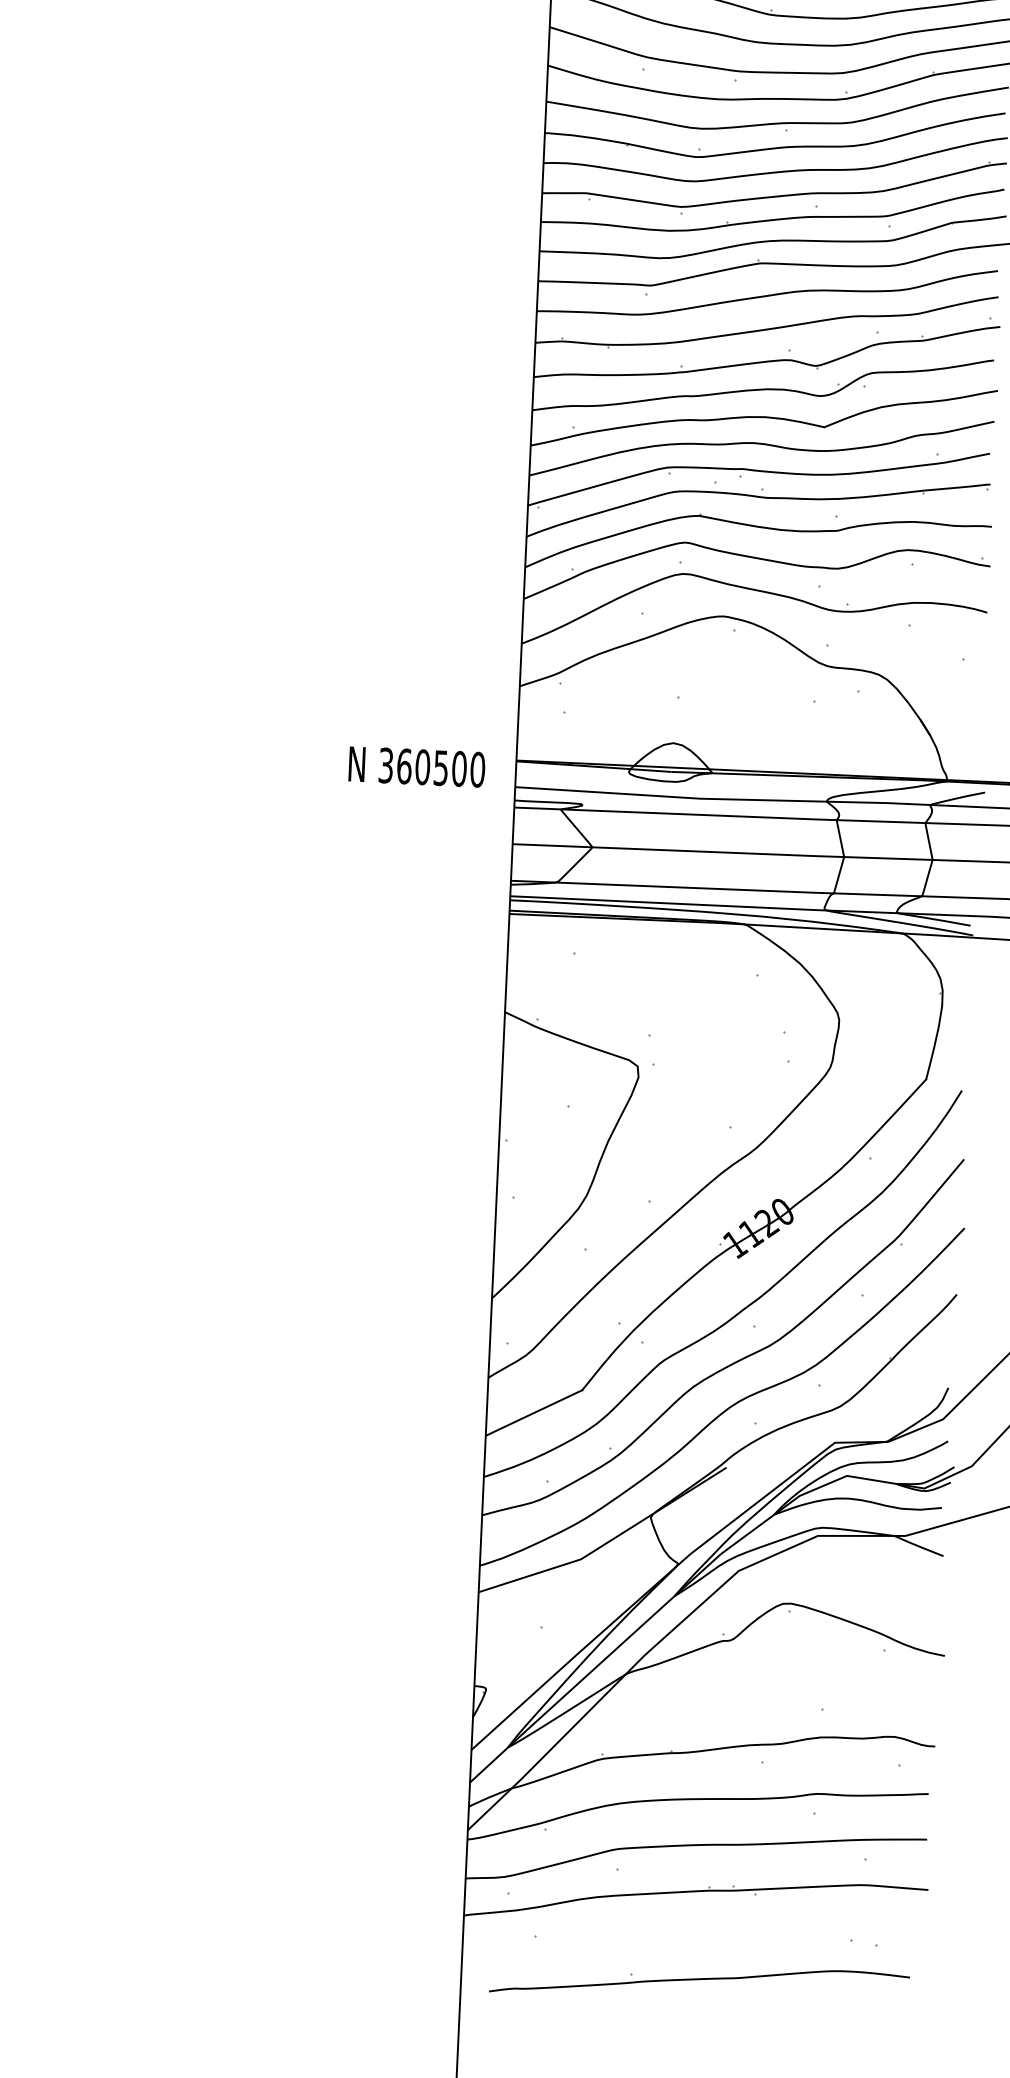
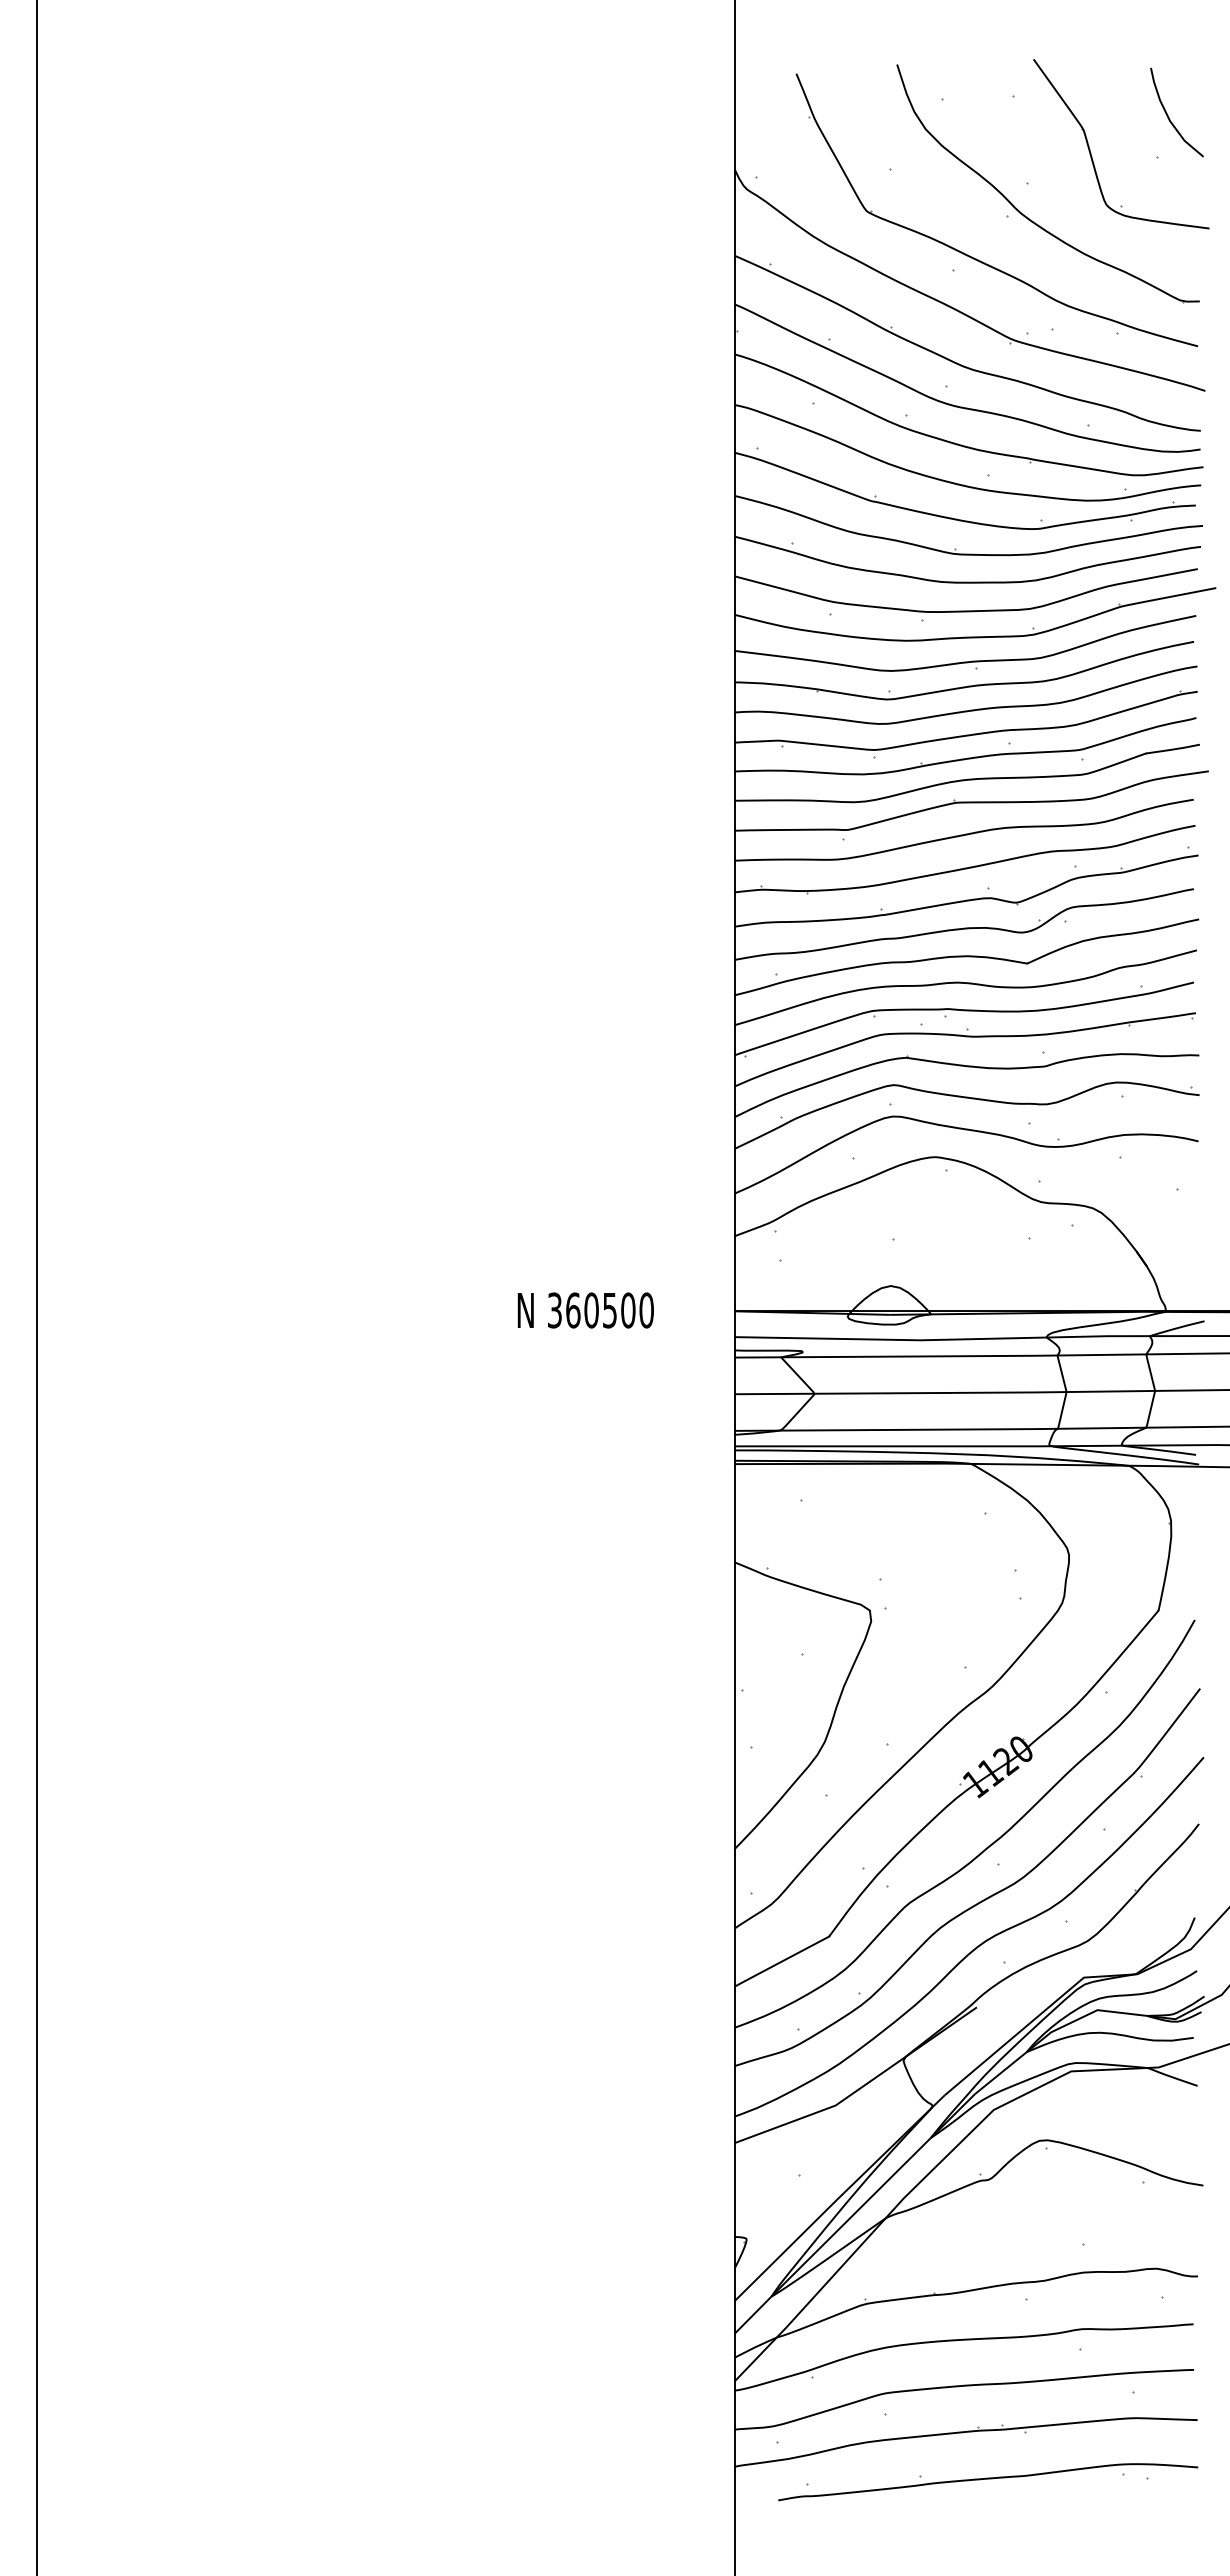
text: (416, 767) -> (585, 1310), moved
part: (699, 1983) -> (988, 2482), moved

